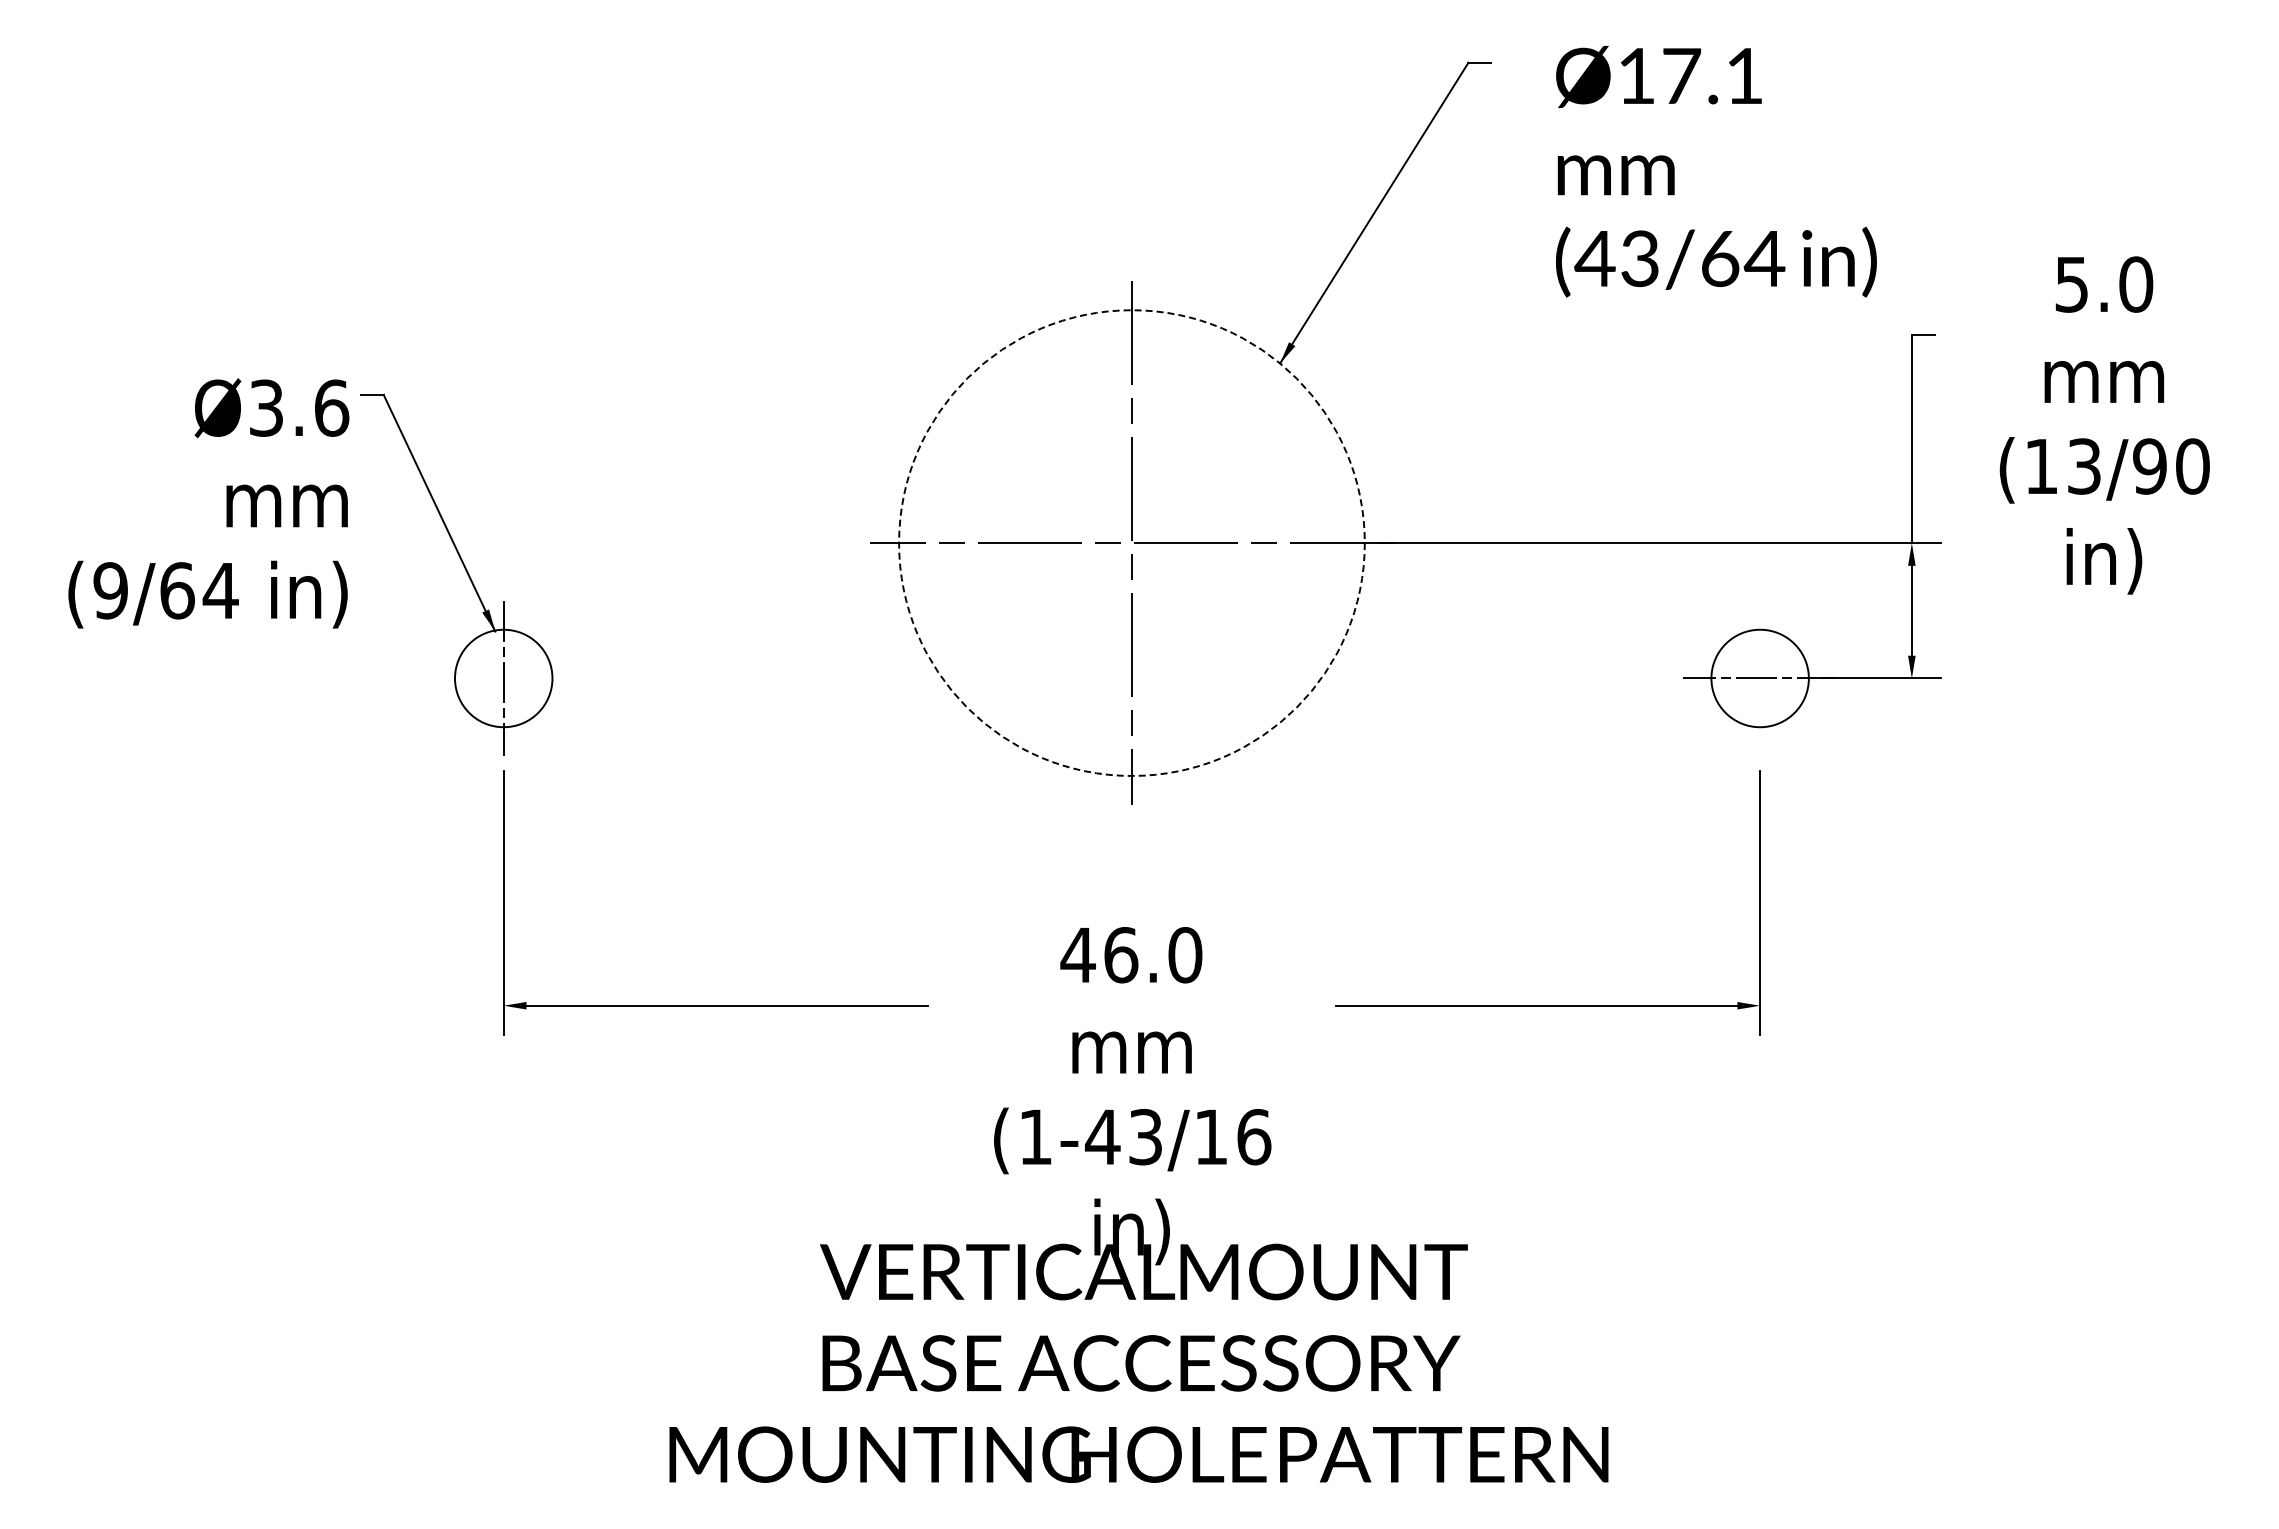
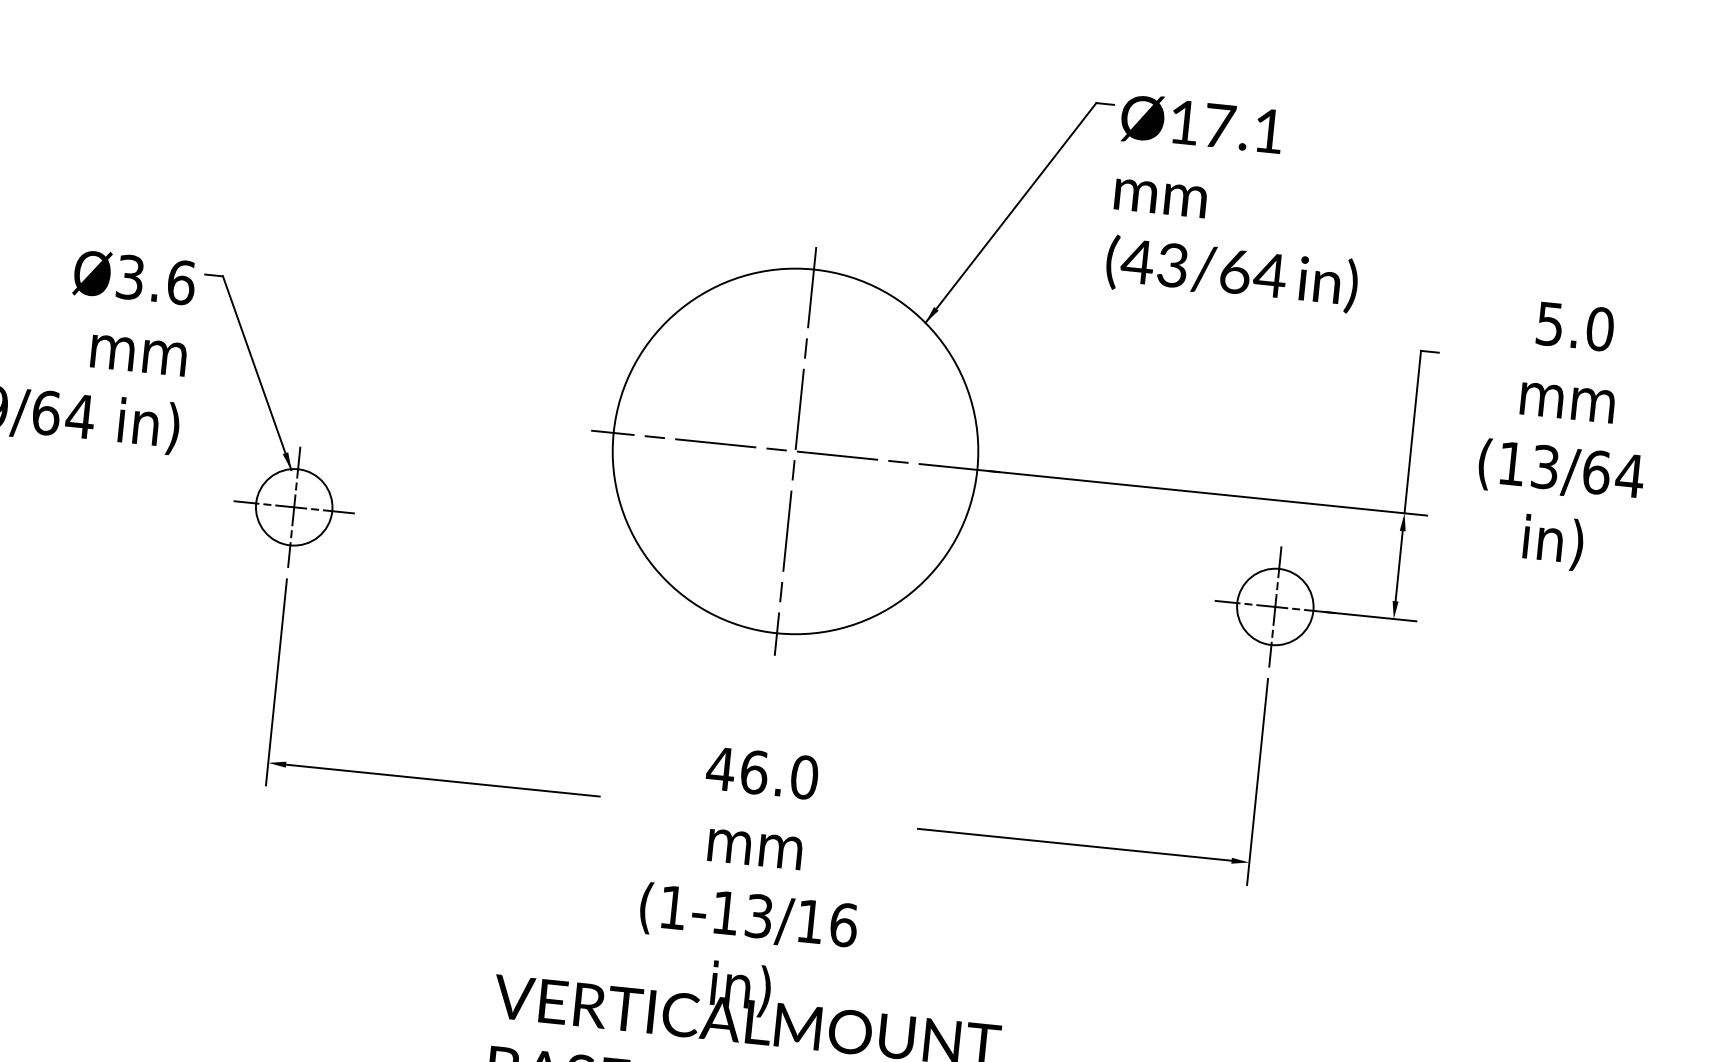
text: (1716, 171) -> (1239, 203), moved
text: (2171, 466) -> (1613, 474), (13/90 -> (13/64
circle: (1131, 542) -> (795, 450), dashed -> solid
line: (503, 678) -> (294, 507), added
line: (1760, 678) -> (1275, 607), added
text: (1102, 1136) -> (725, 912), (1-43/16 -> (1-13/16

